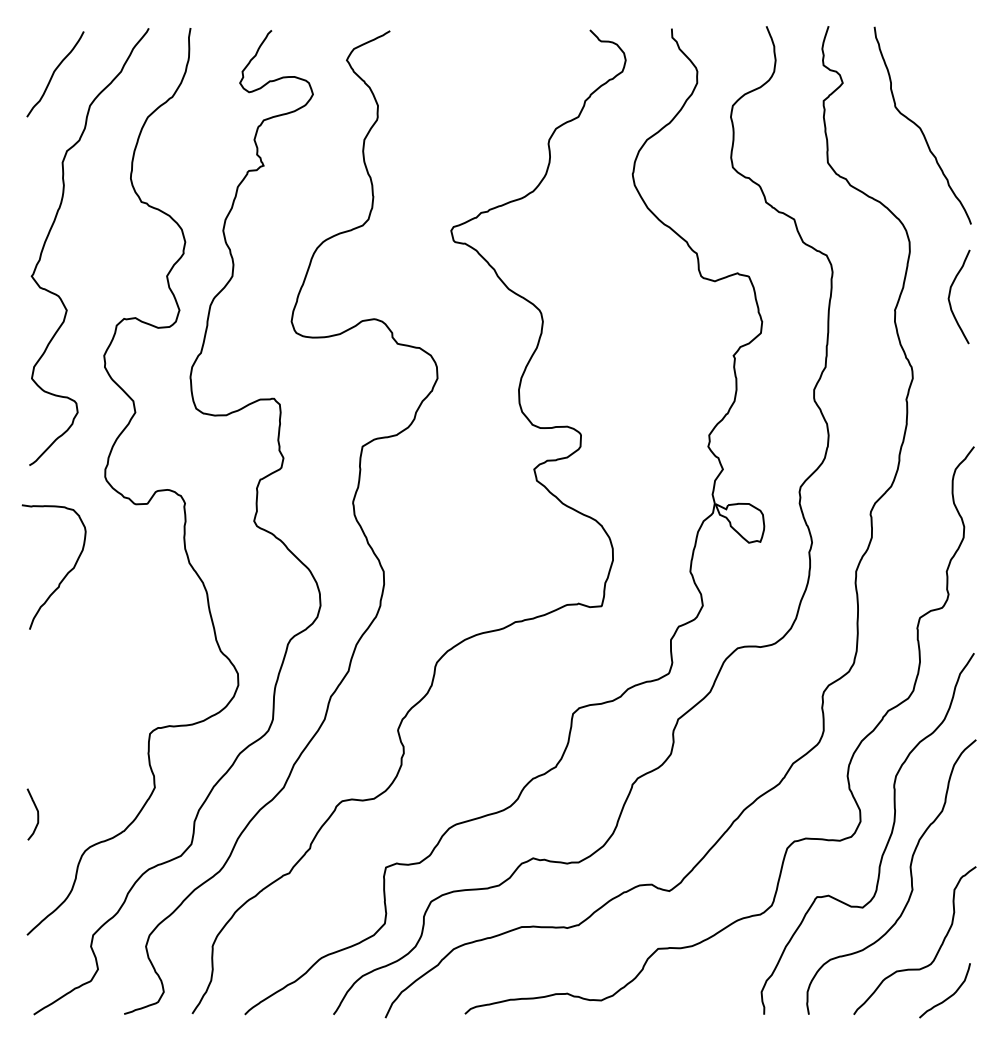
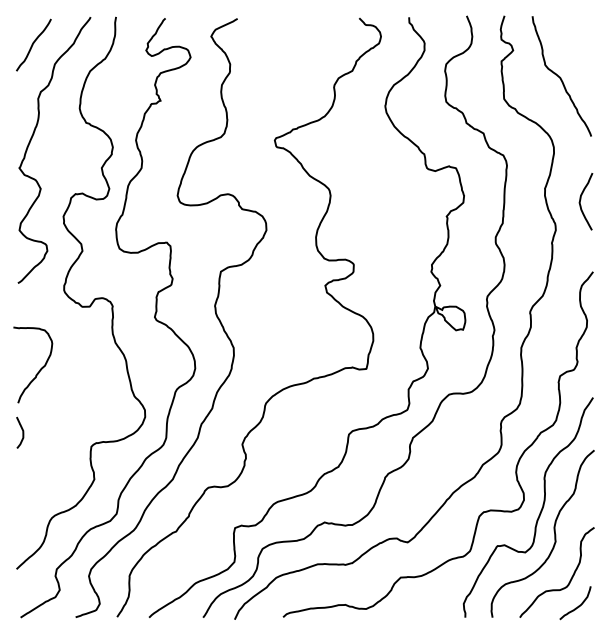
curve: (951, 293) -> (581, 199), moved
curve: (64, 574) -> (39, 369), moved
curve: (36, 814) -> (22, 432), moved

